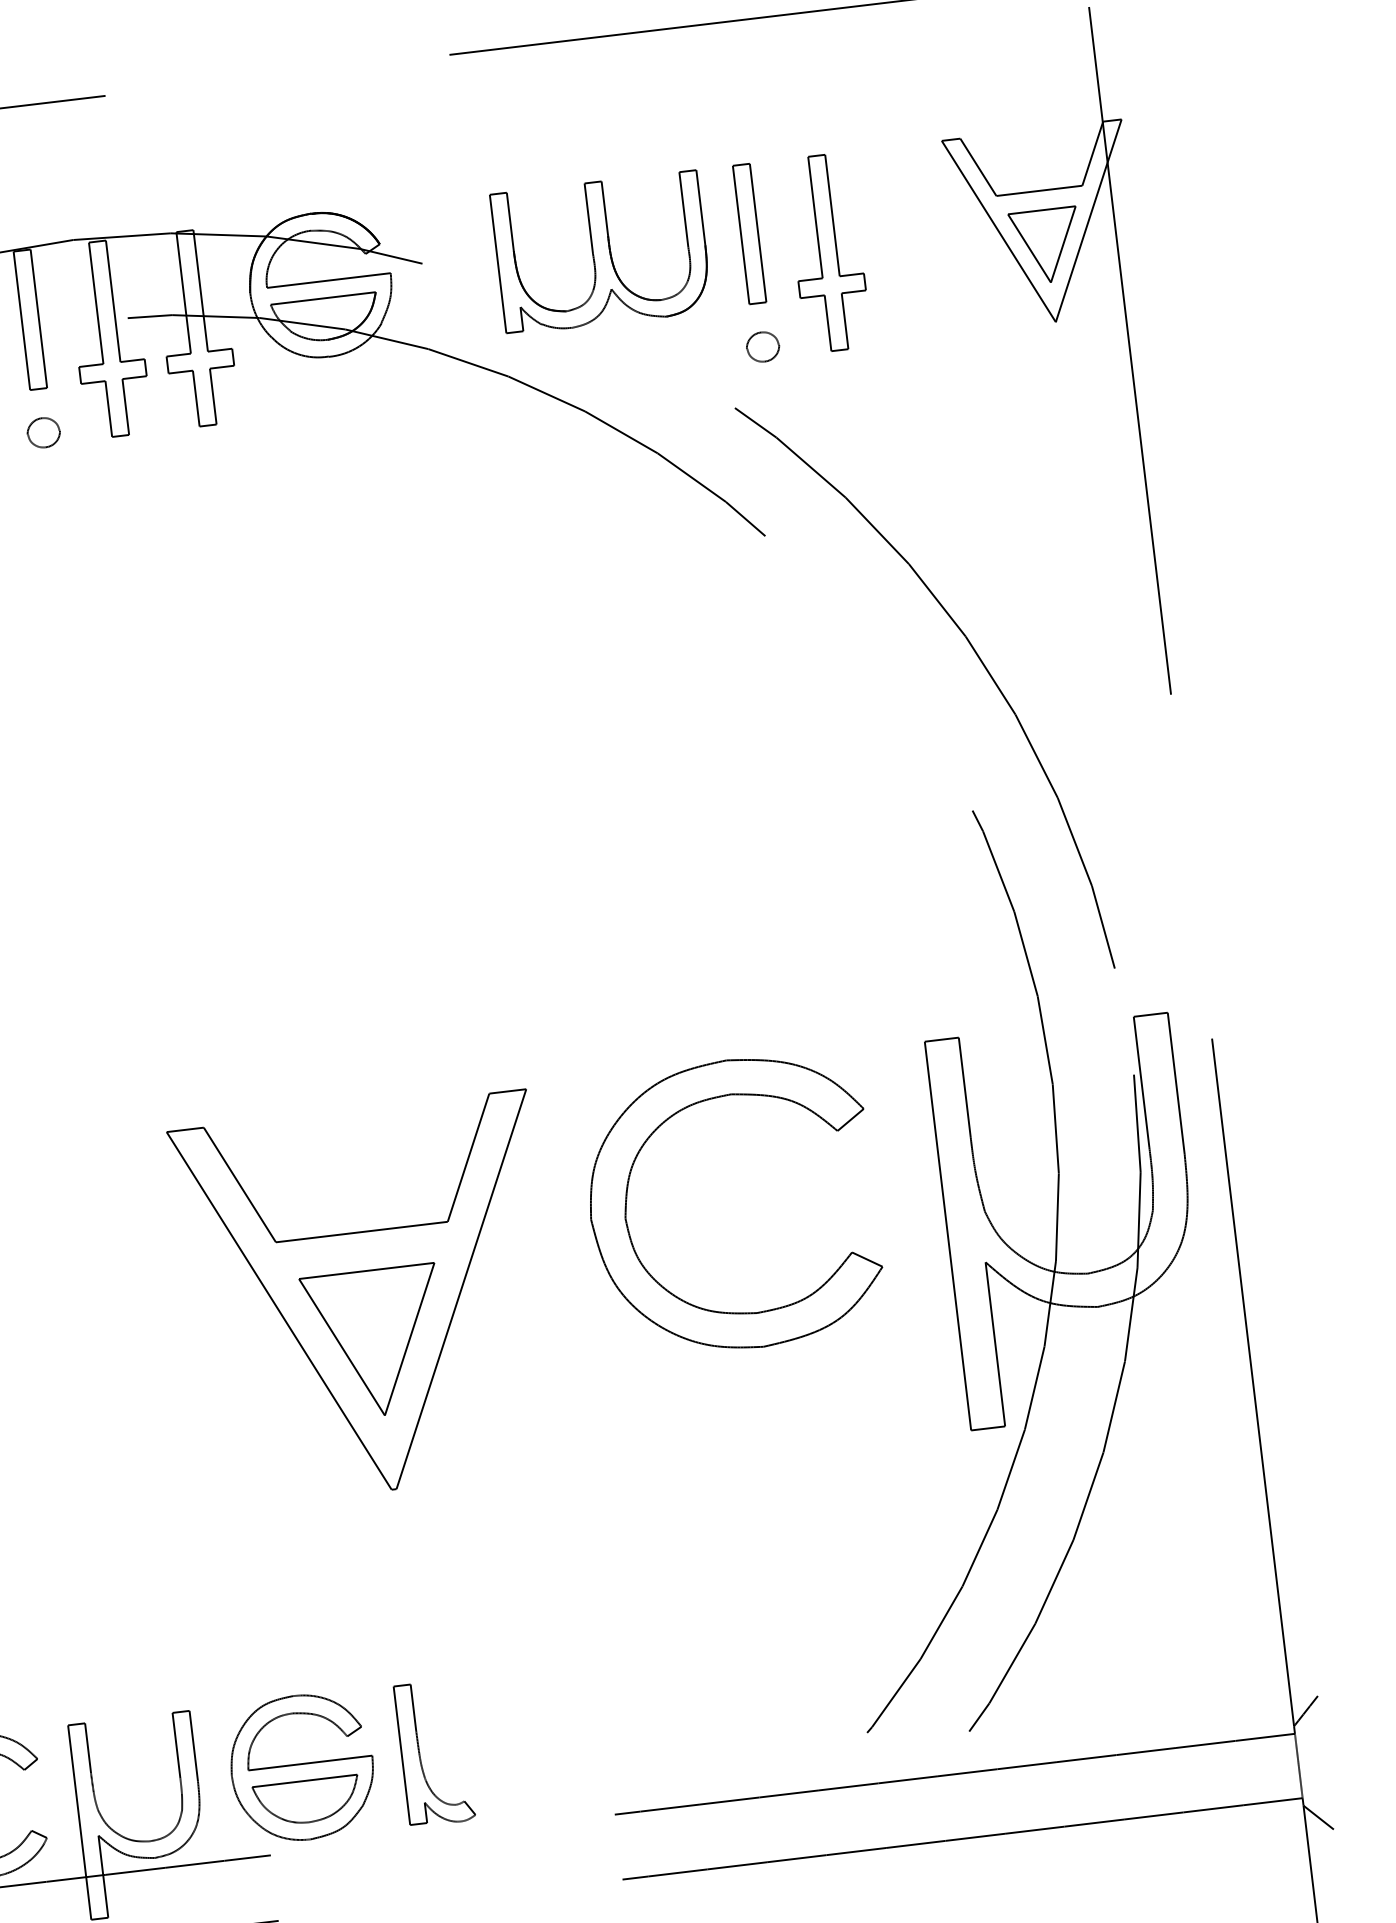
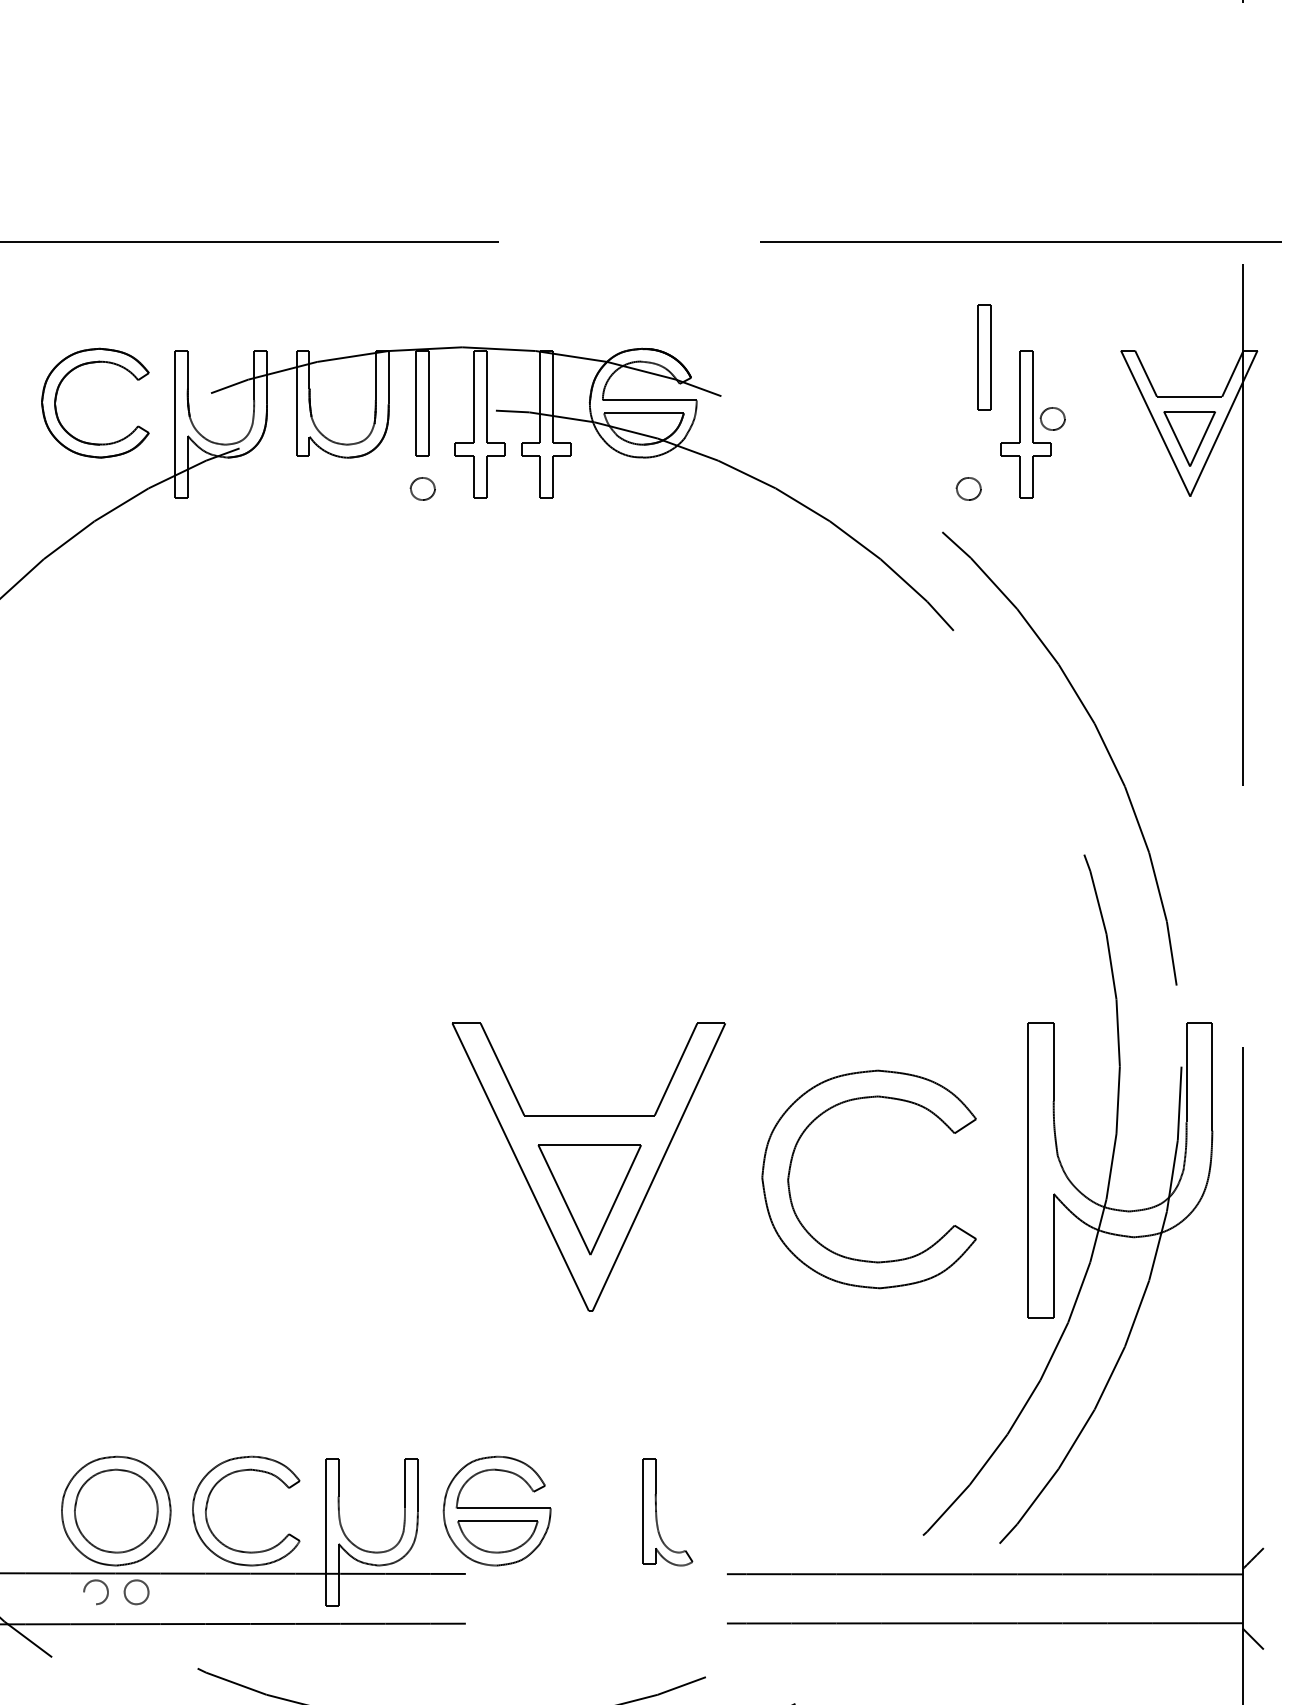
part: (749, 234) -> (984, 357), moved
part: (862, 241) -> (1052, 418), added
part: (601, 253) -> (856, 404), removed
part: (627, 1200) -> (791, 1166), moved
part: (421, 1756) -> (657, 1513), moved

